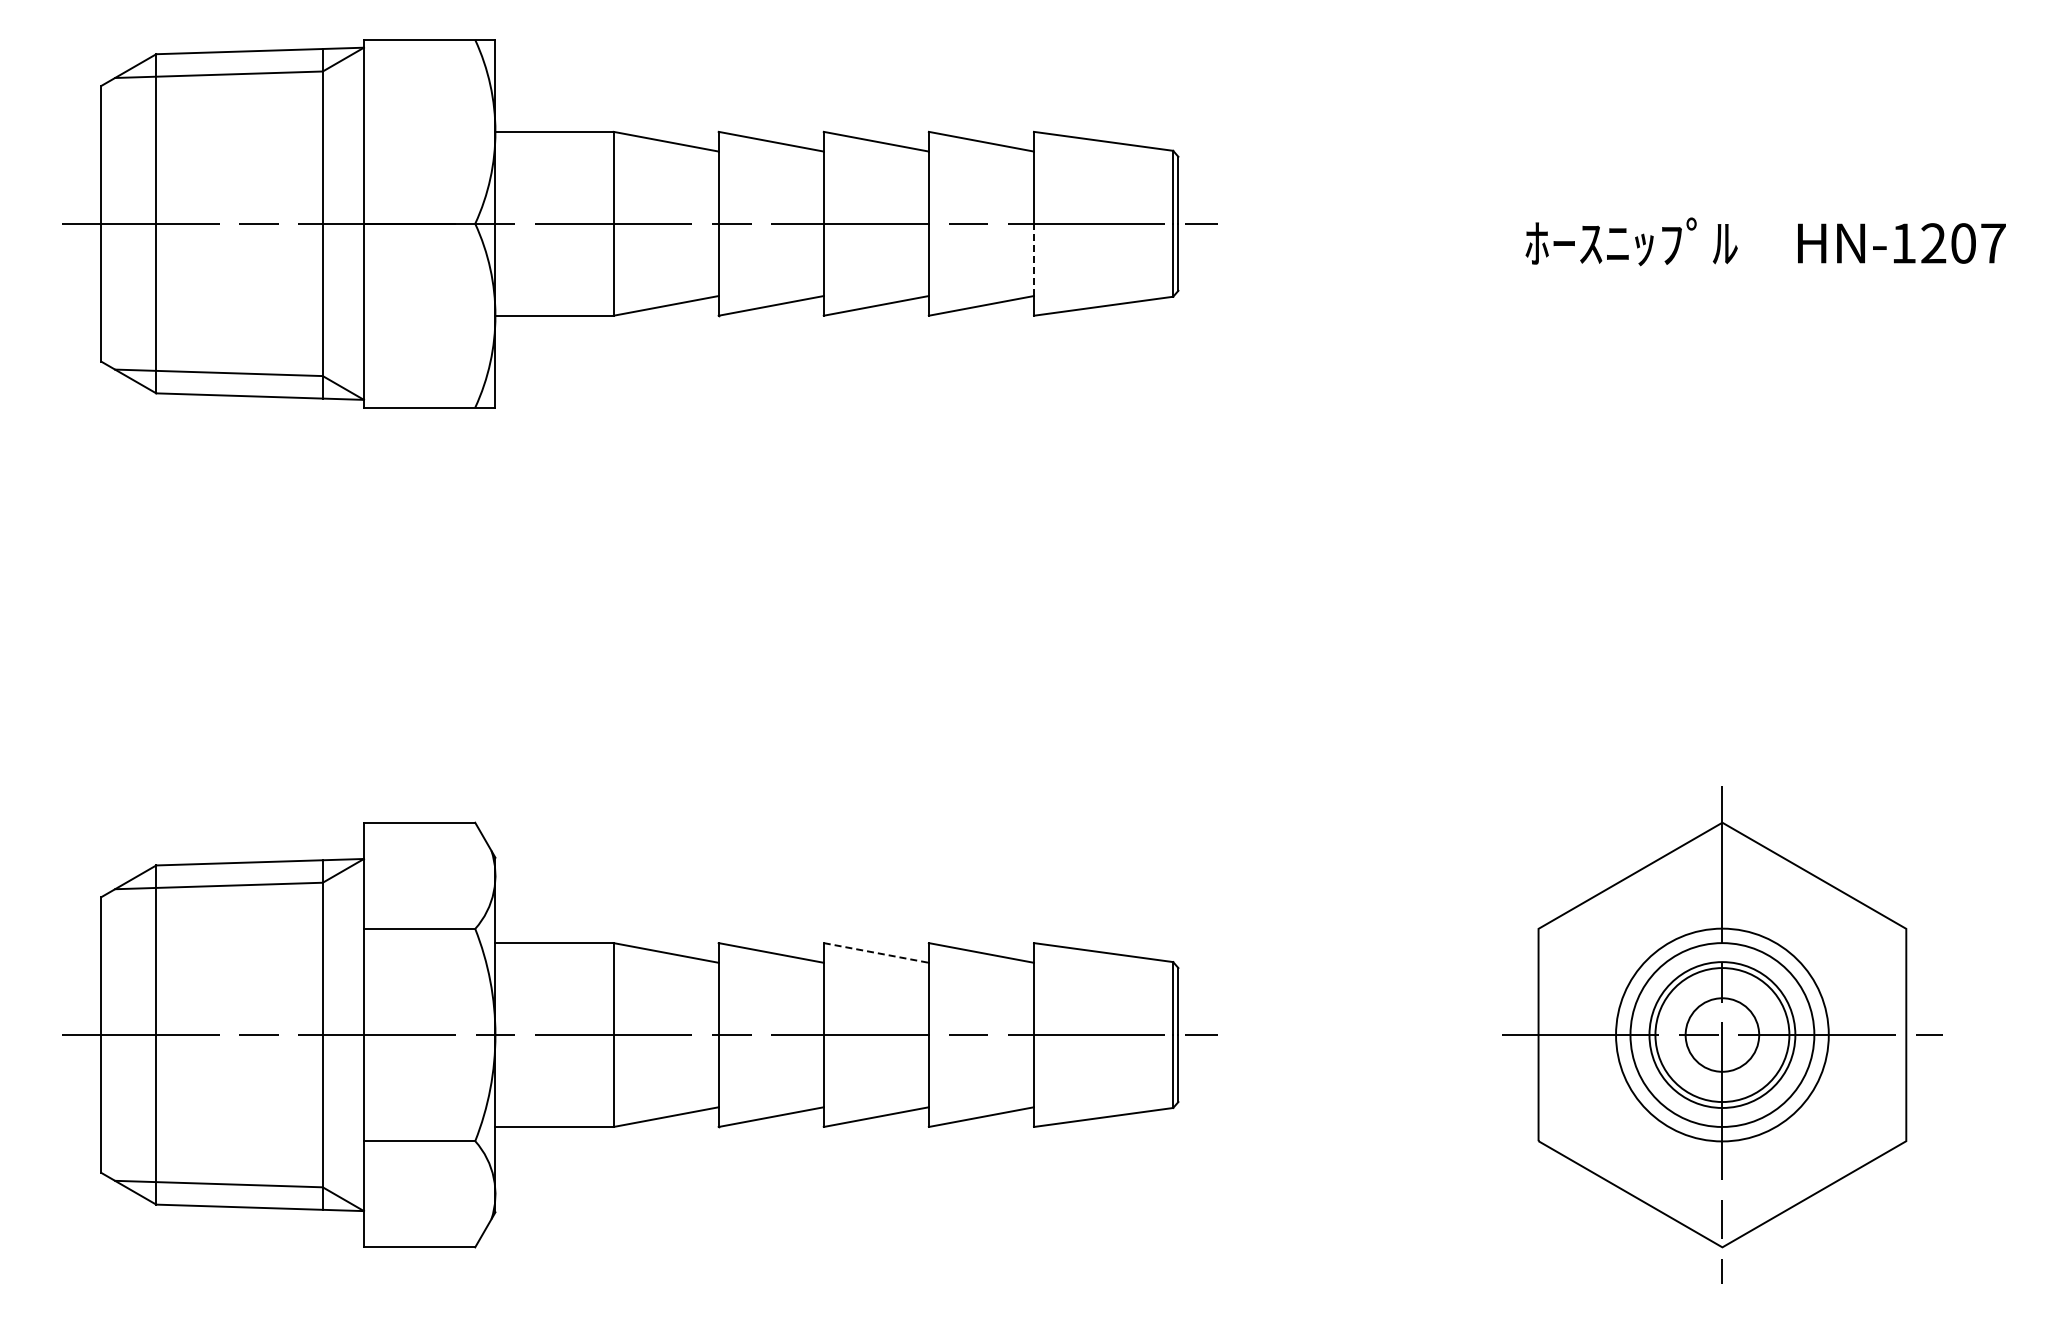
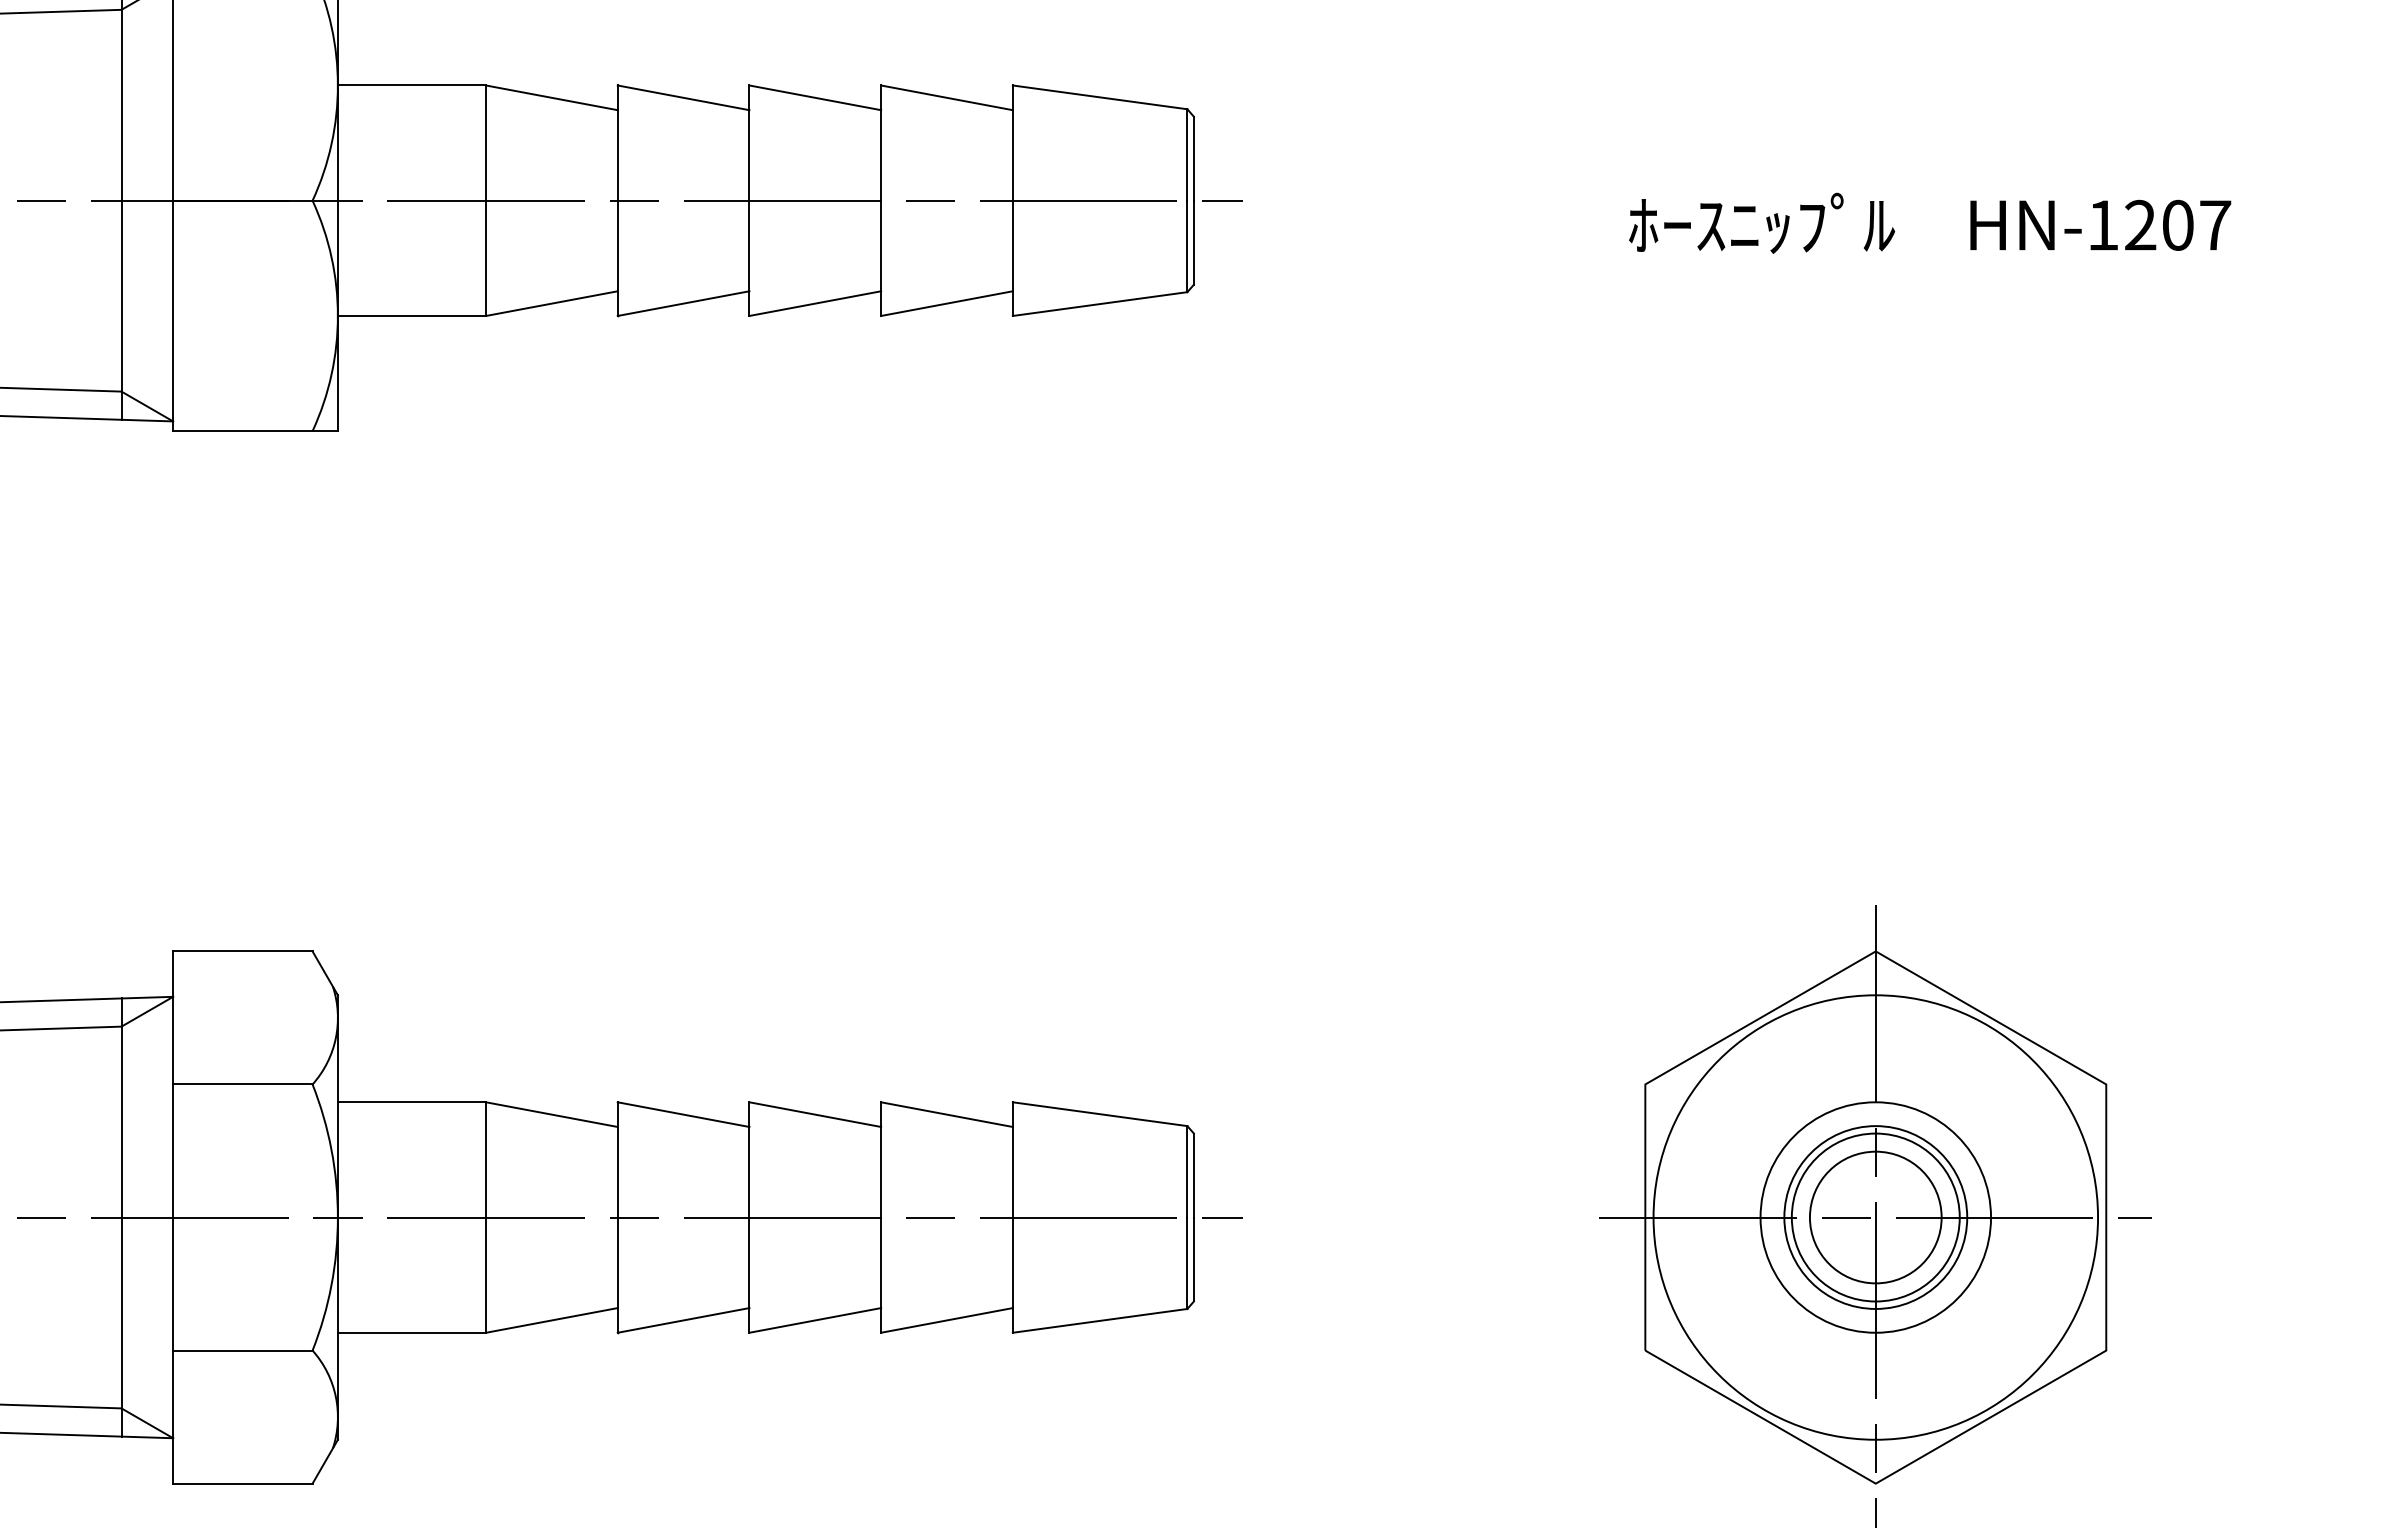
line: (1033, 259) -> (1012, 245), dashed -> solid
line: (876, 953) -> (815, 1115), dashed -> solid
circle: (1721, 1034) -> (1874, 1216), size x1.43
circle: (1722, 1034) -> (1875, 1216), size x1.67

